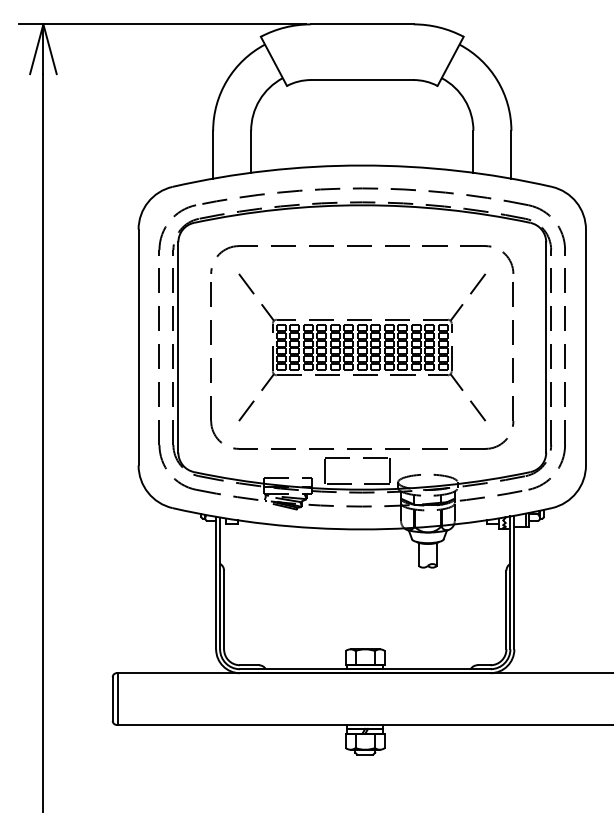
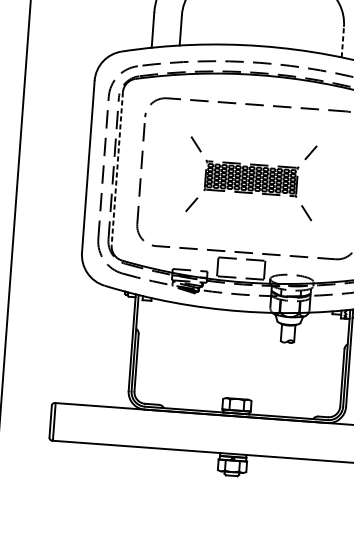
line: (473, 151) -> (342, 41), solid -> dashed
line: (178, 347) -> (117, 168), solid -> dashed
part: (362, 347) -> (251, 178), size x0.7

